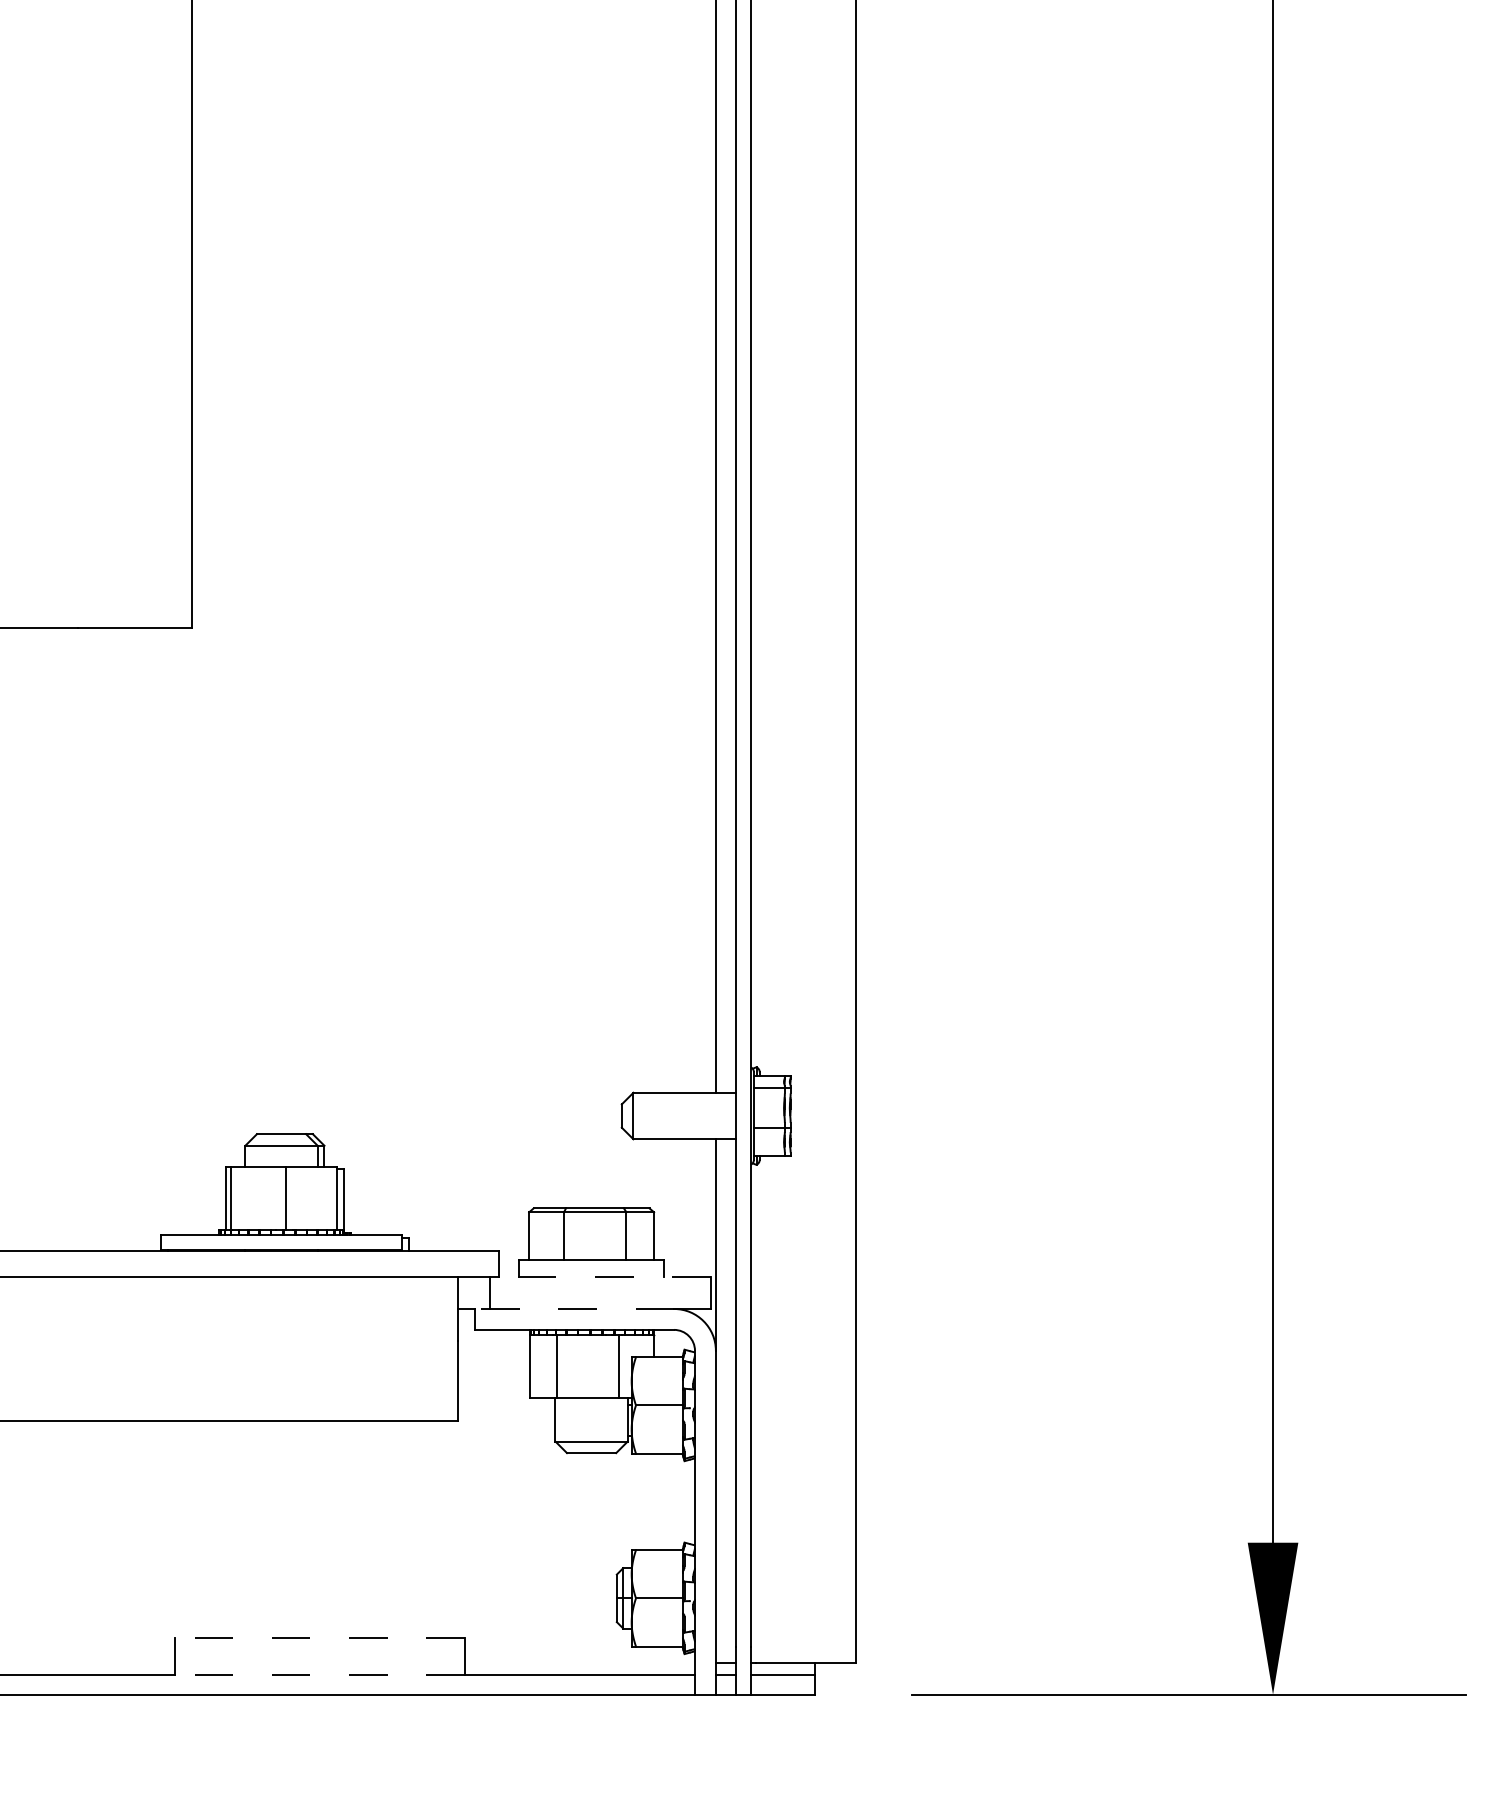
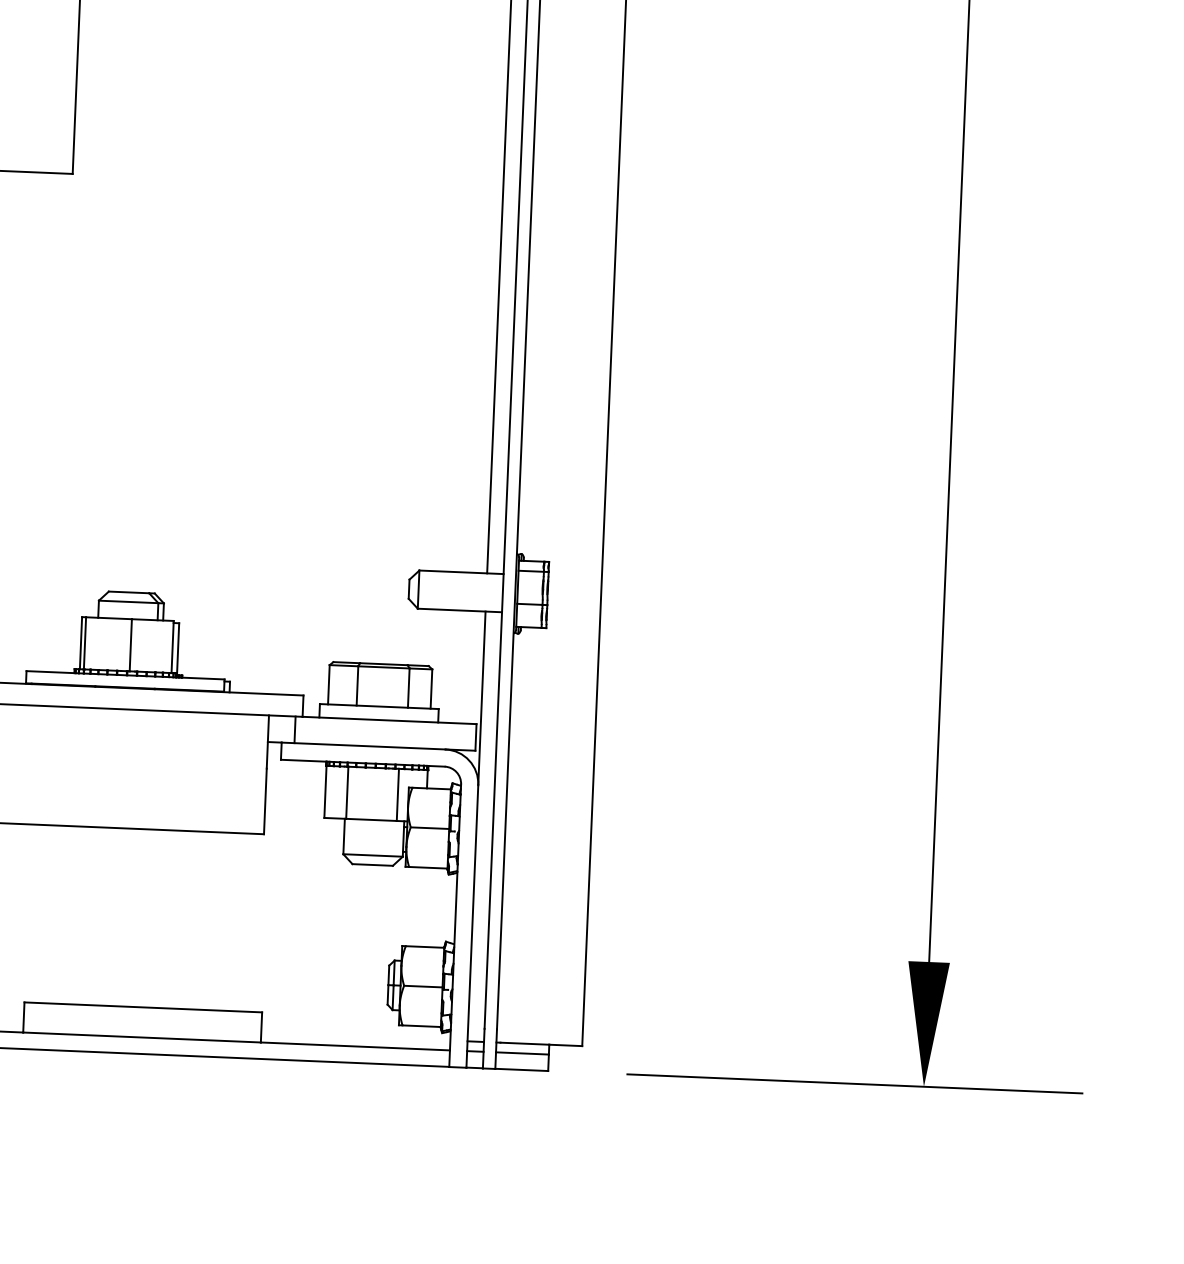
line: (604, 1276) -> (389, 720), dashed -> solid
line: (574, 1308) -> (363, 745), dashed -> solid
line: (320, 1637) -> (143, 1007), dashed -> solid
line: (320, 1674) -> (142, 1037), dashed -> solid

